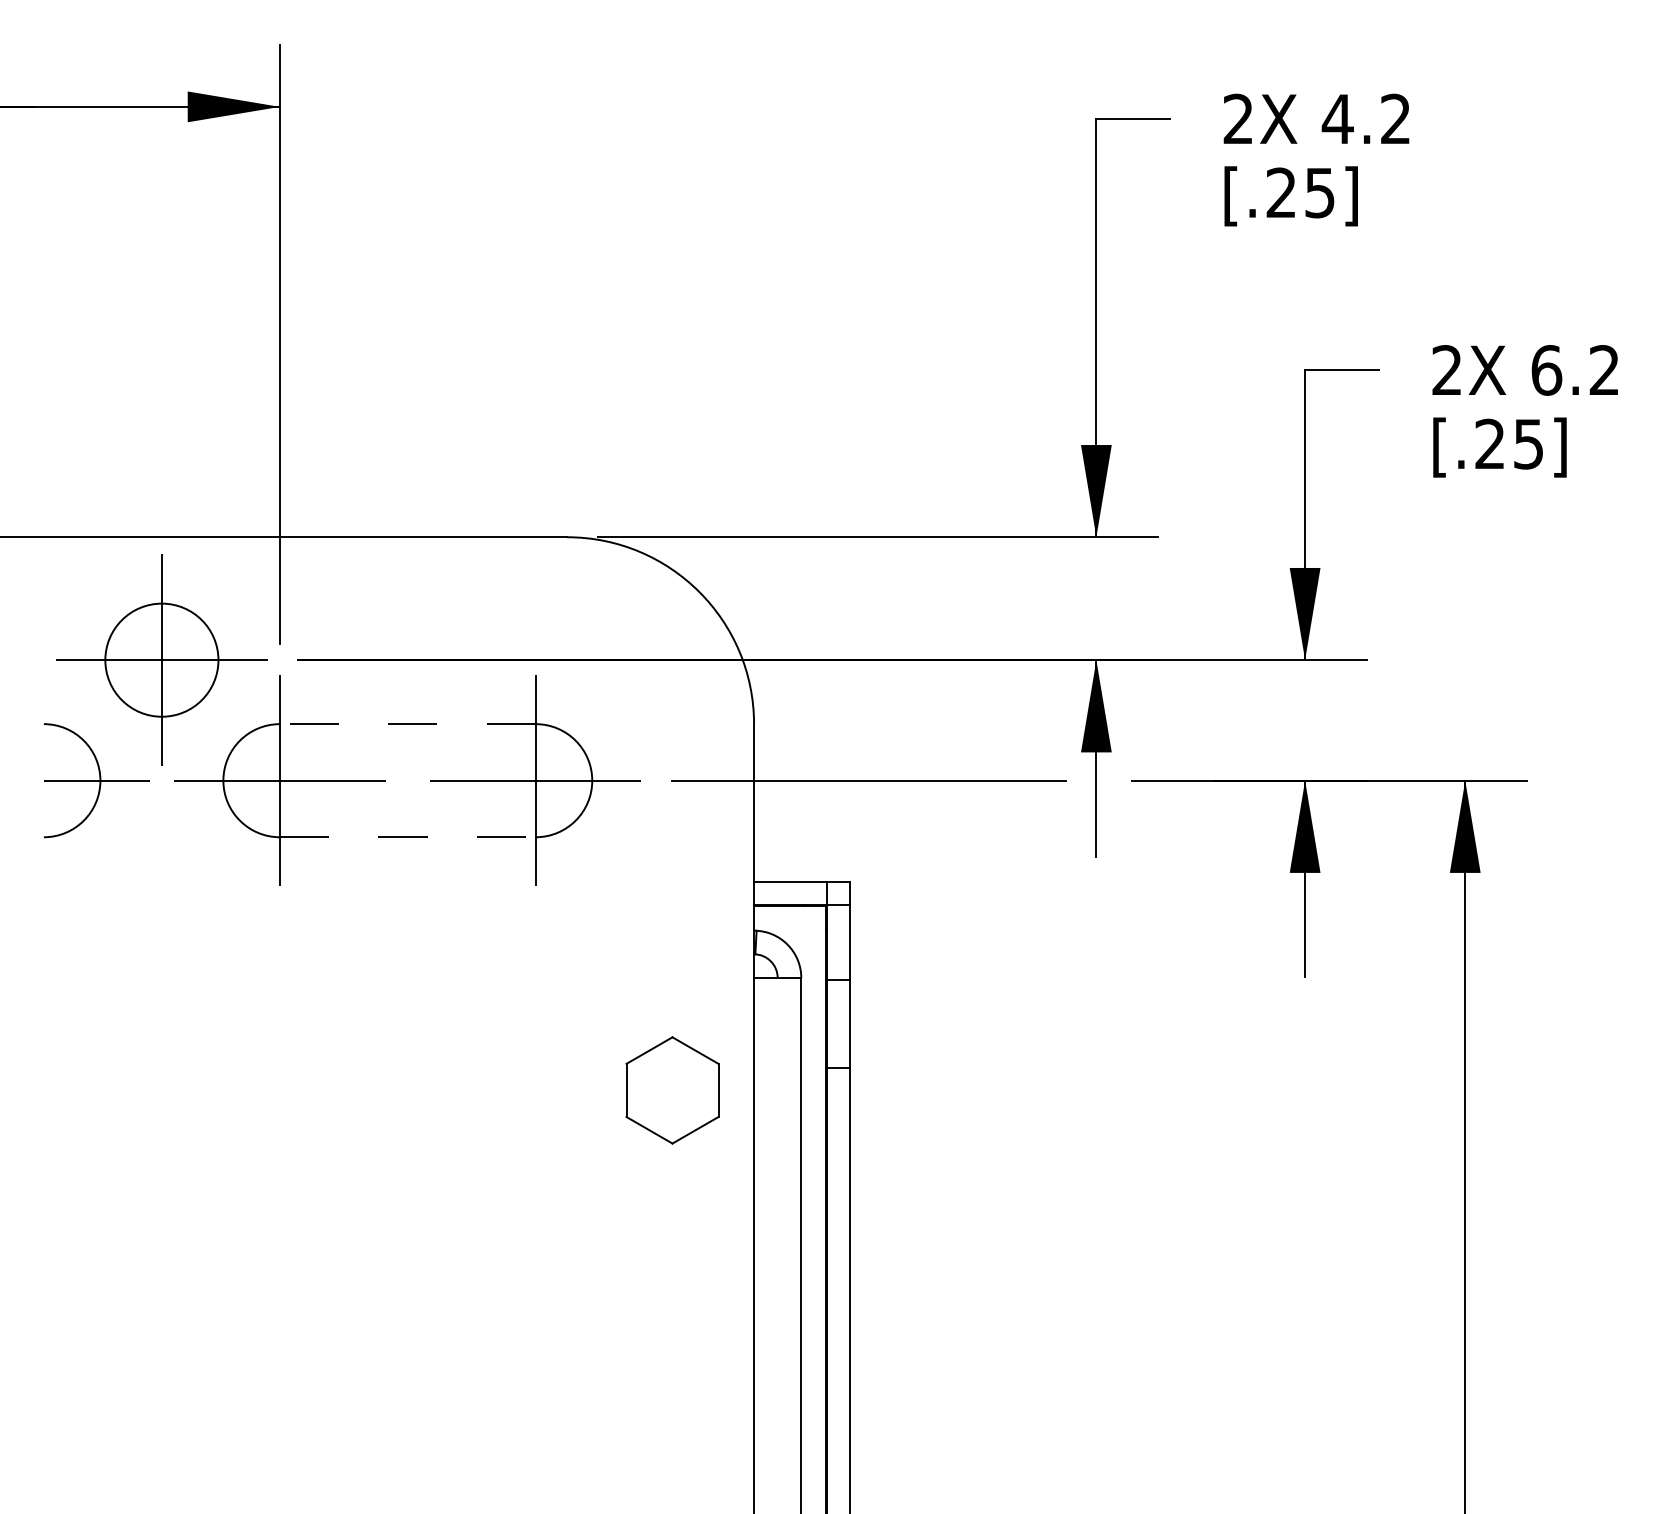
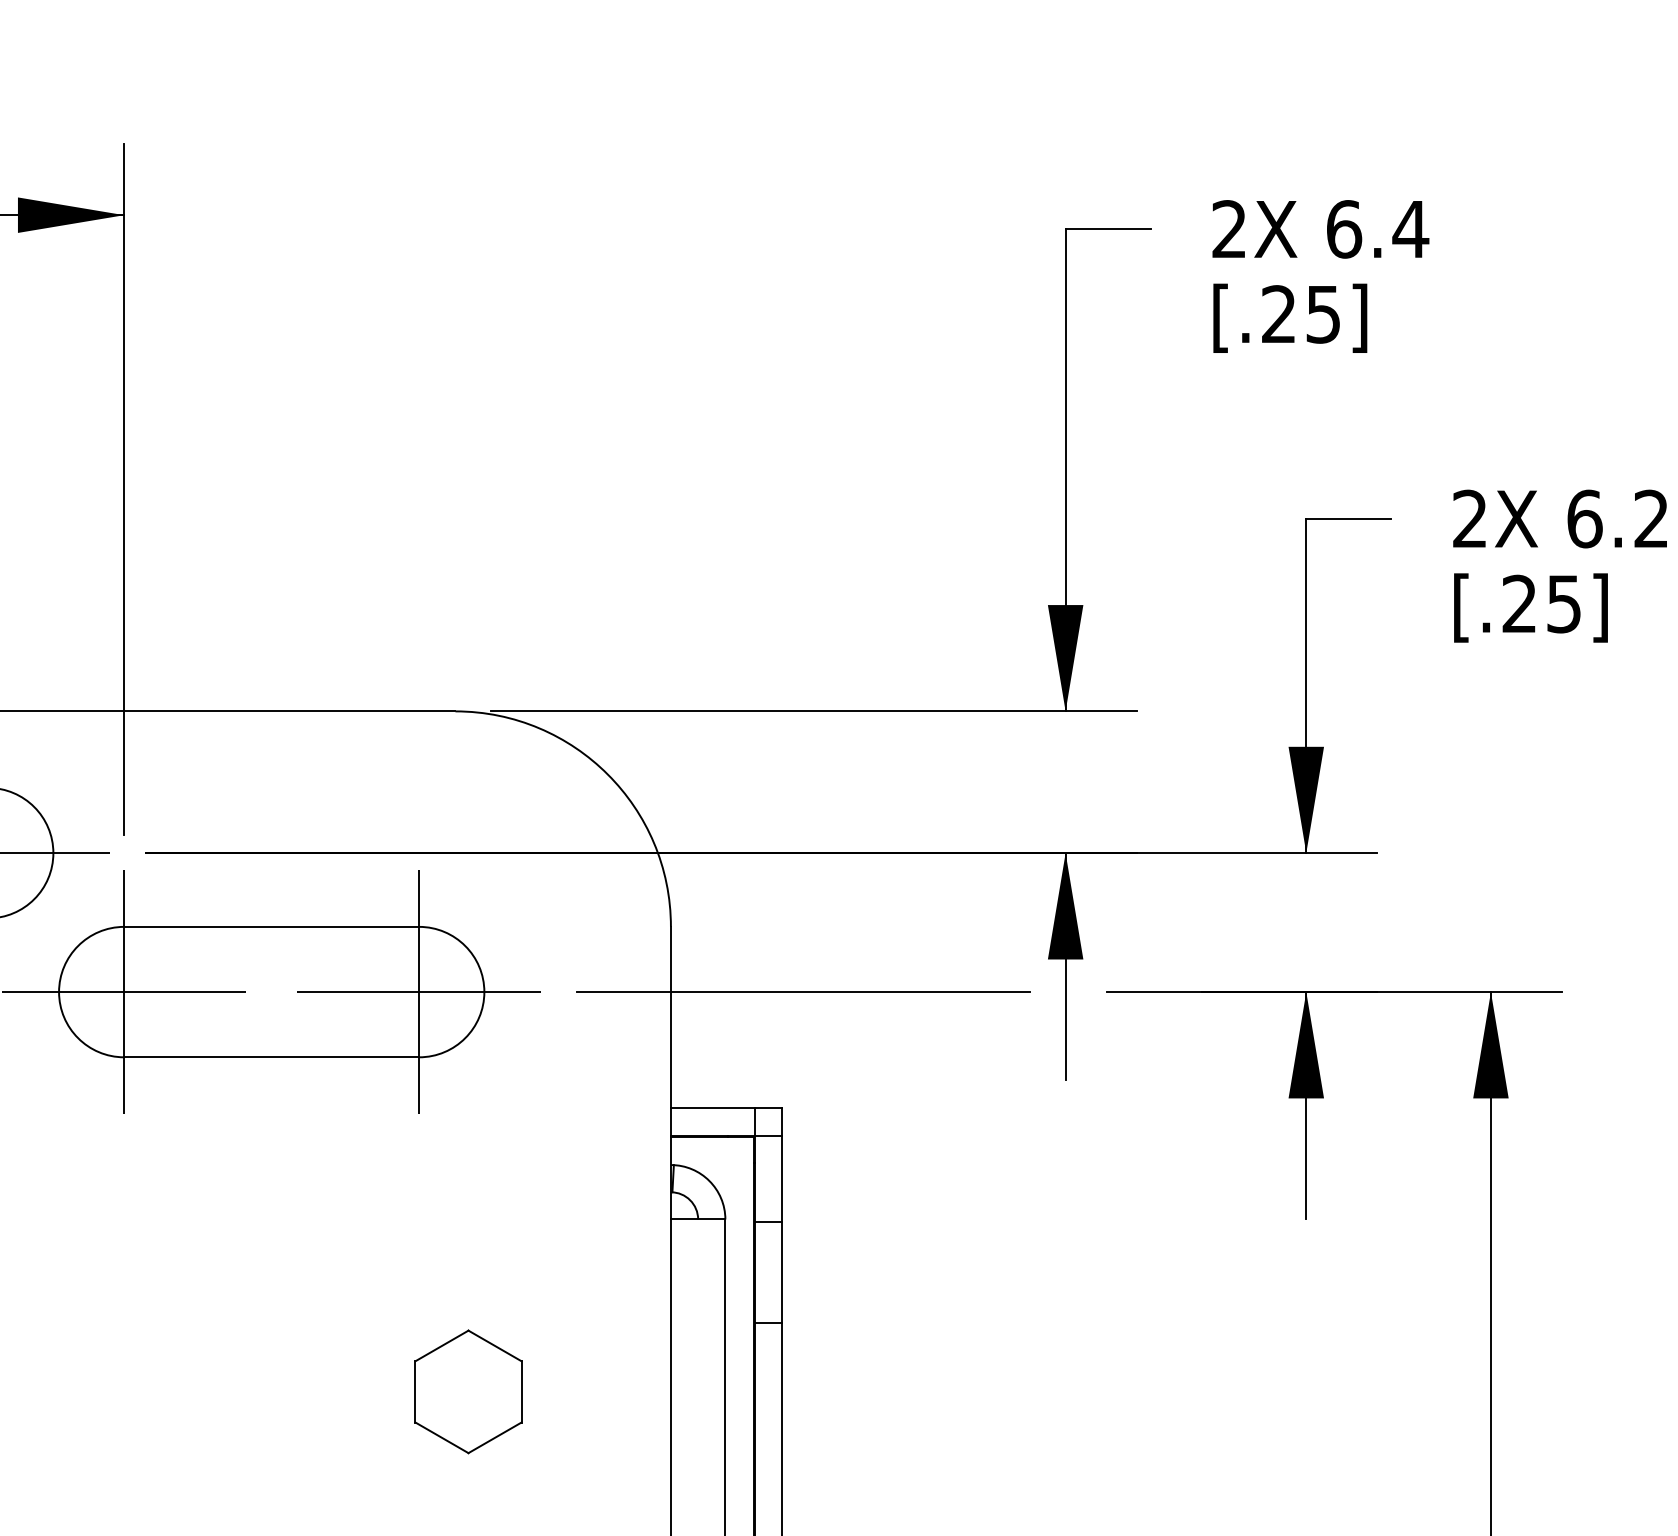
text: (1366, 118) -> (1377, 228), 4.2 -> 6.4
line: (407, 724) -> (271, 927), dashed -> solid
line: (407, 837) -> (271, 1057), dashed -> solid
part: (672, 1090) -> (468, 1391), moved

